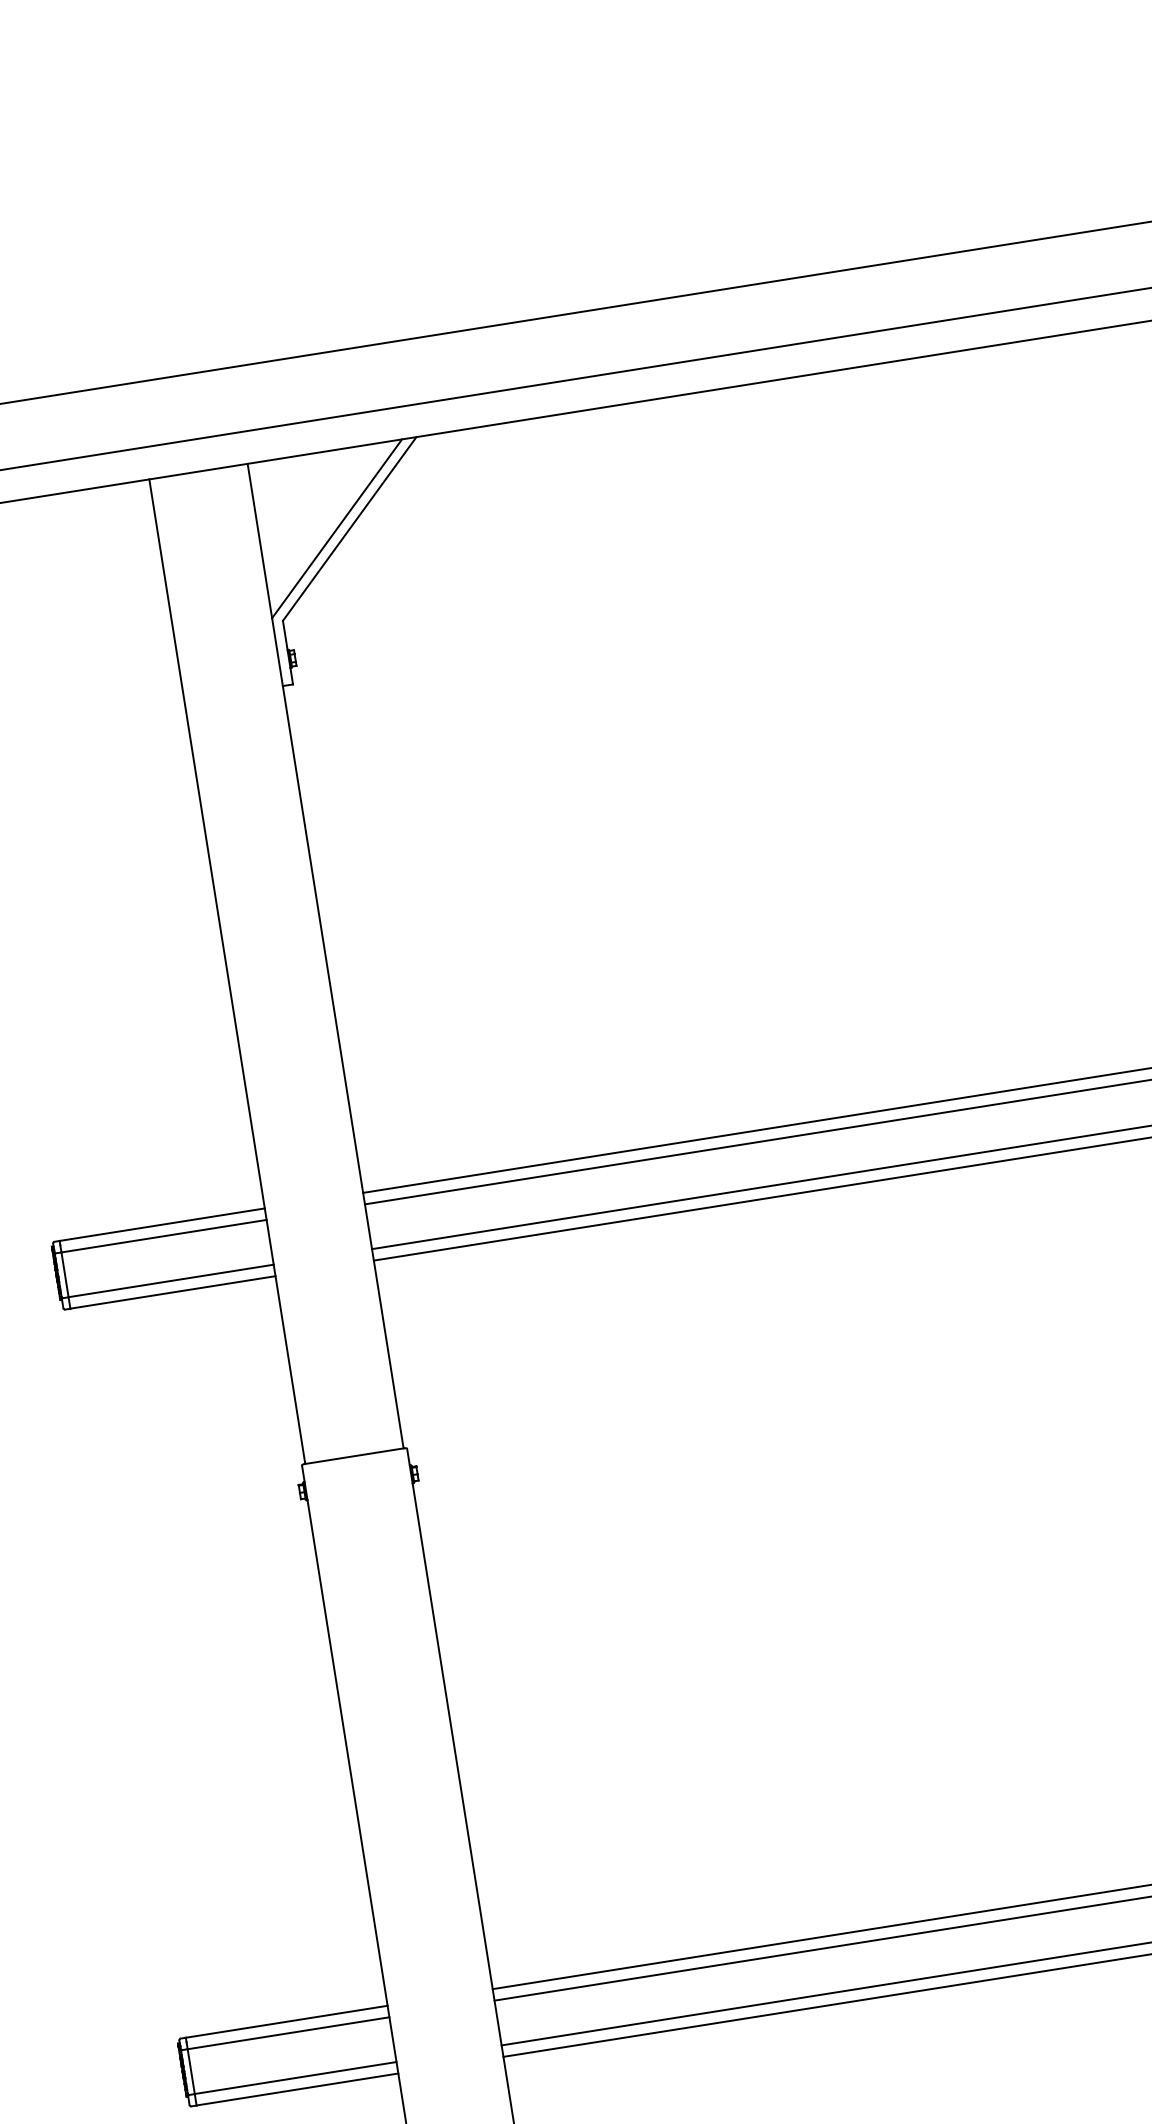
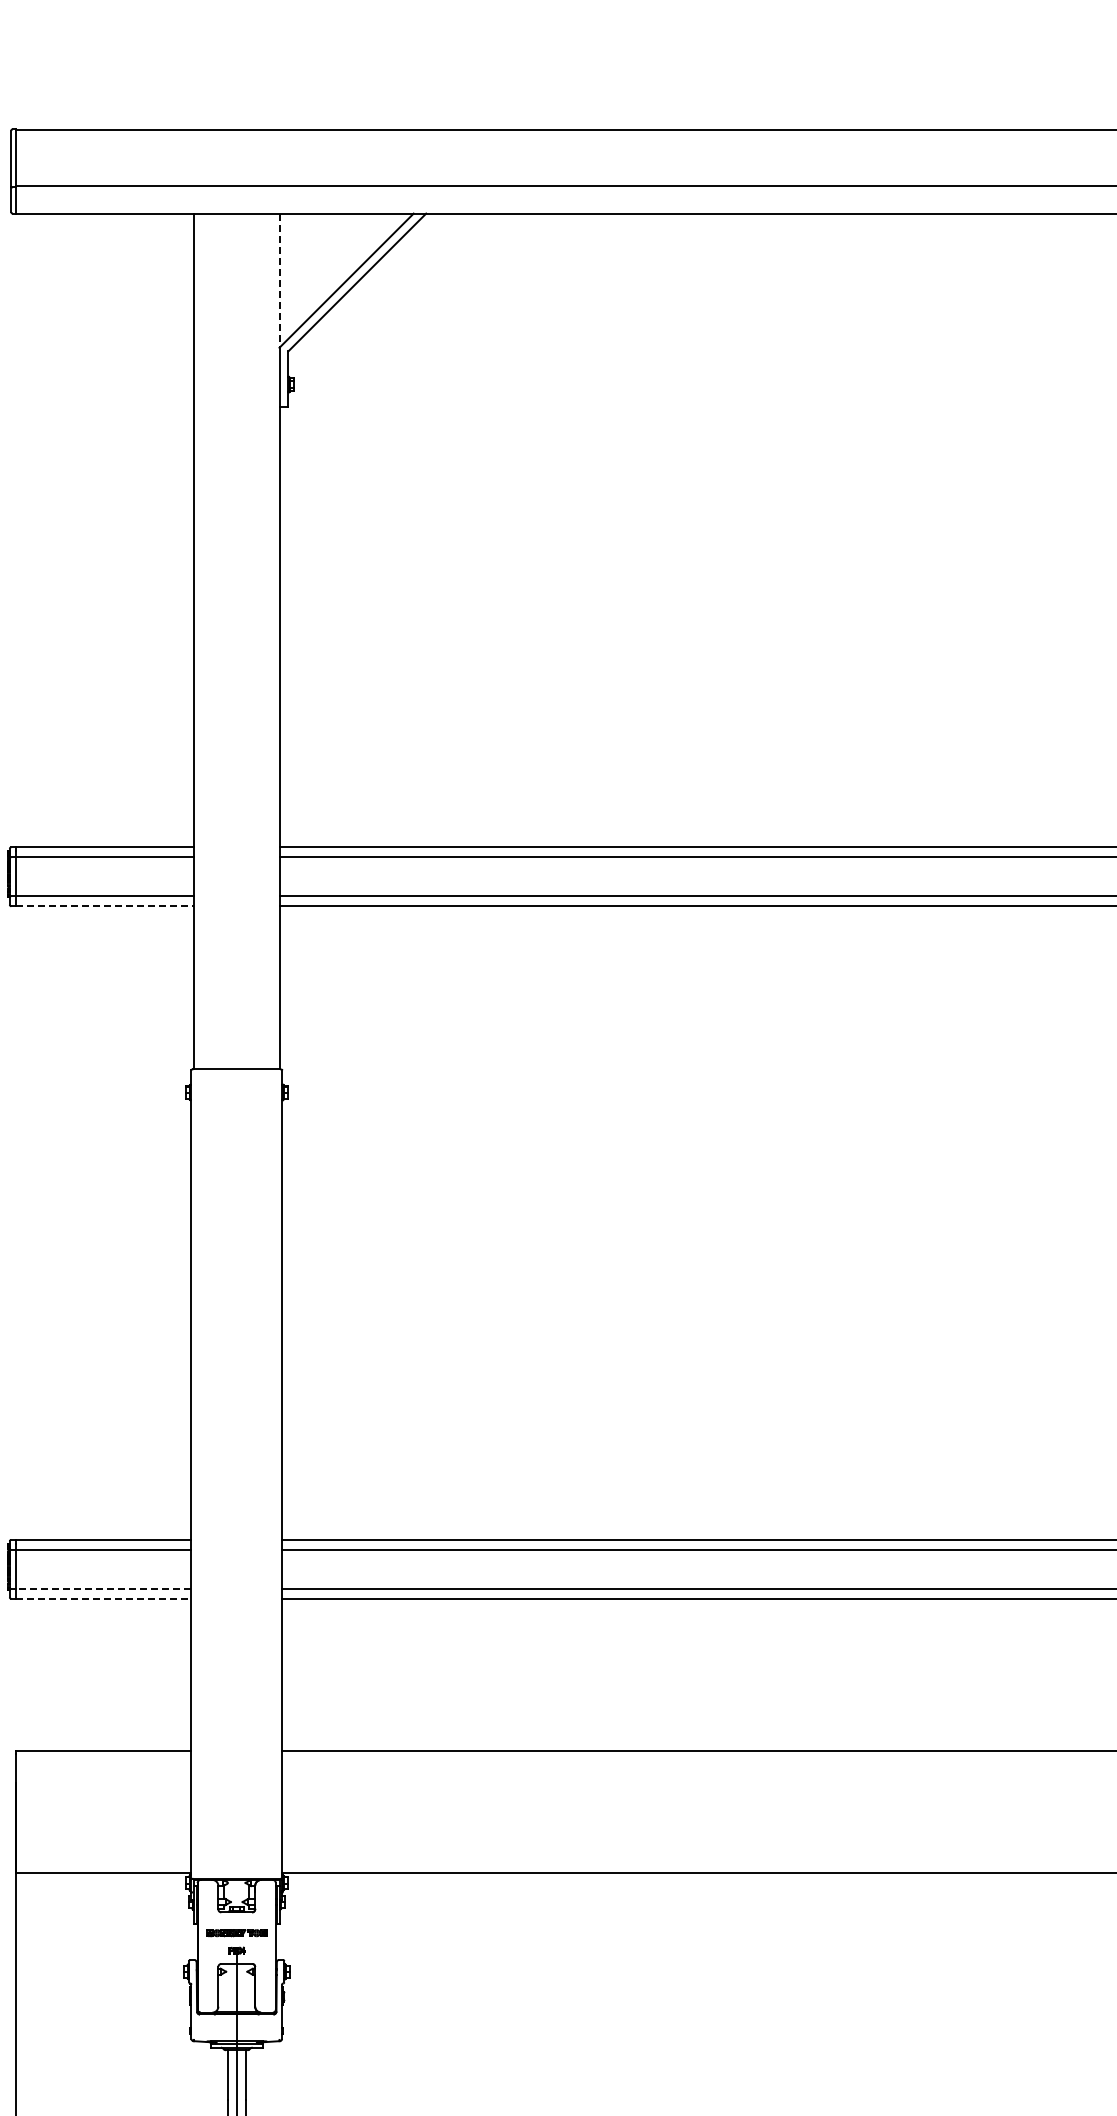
line: (260, 541) -> (279, 281), solid -> dashed
line: (173, 1292) -> (105, 906), solid -> dashed
line: (295, 2077) -> (103, 1588), solid -> dashed
line: (297, 2089) -> (103, 1598), solid -> dashed

